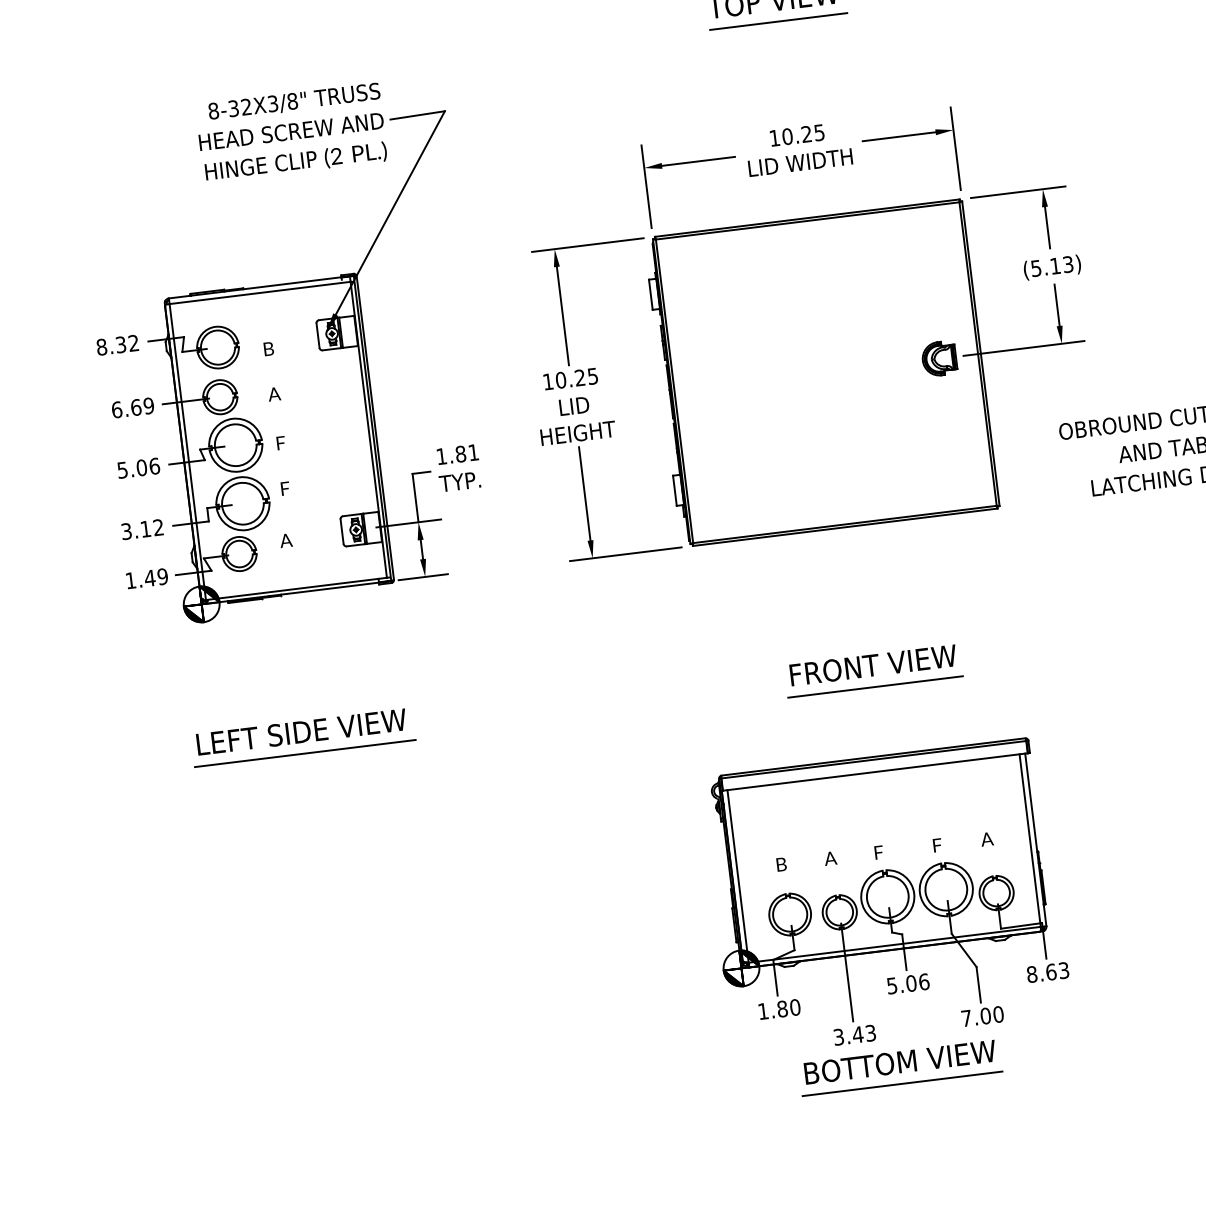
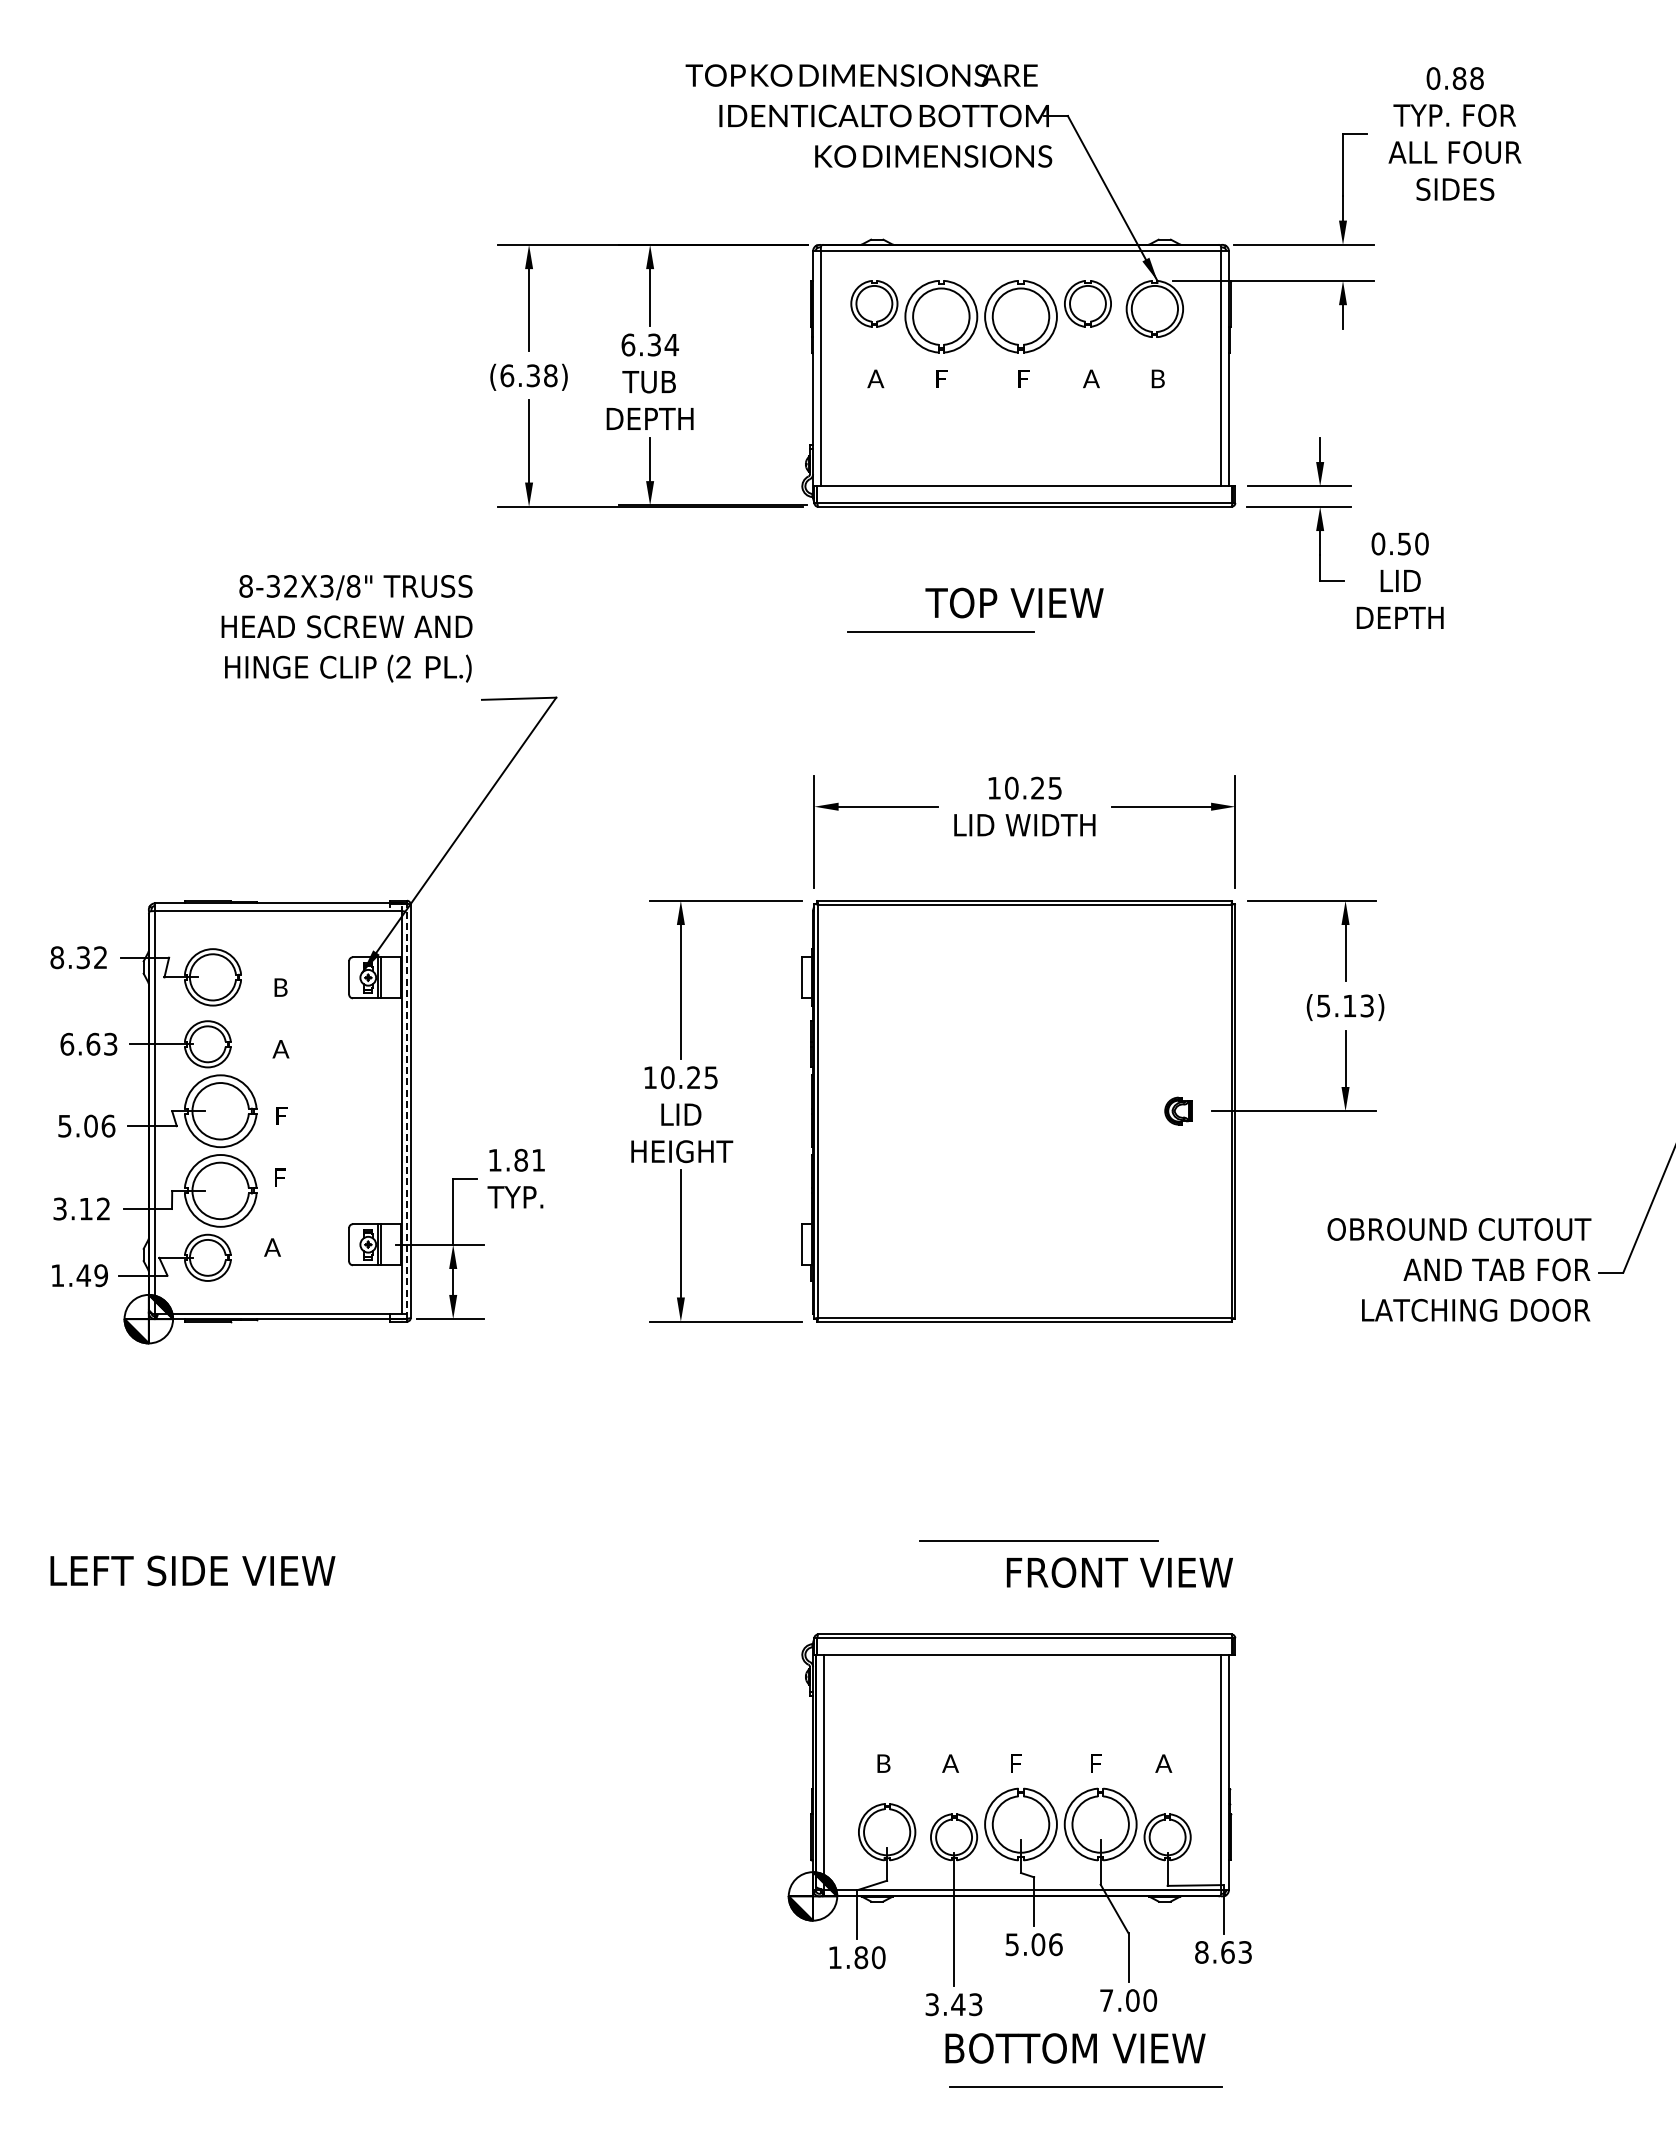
line: (778, 20) -> (940, 631), moved
text: (291, 132) -> (346, 628), moved
part: (939, 358) -> (1178, 1110), size x0.6
text: (148, 406) -> (110, 1044), 6.69 -> 6.63
line: (372, 427) -> (406, 1110), solid -> dashed
text: (873, 665) -> (1119, 1572), moved
text: (301, 731) -> (192, 1570), moved
line: (305, 753) -> (263, 1536), removed
text: (900, 1062) -> (1075, 2048), moved
line: (902, 1083) -> (1085, 2086), moved

